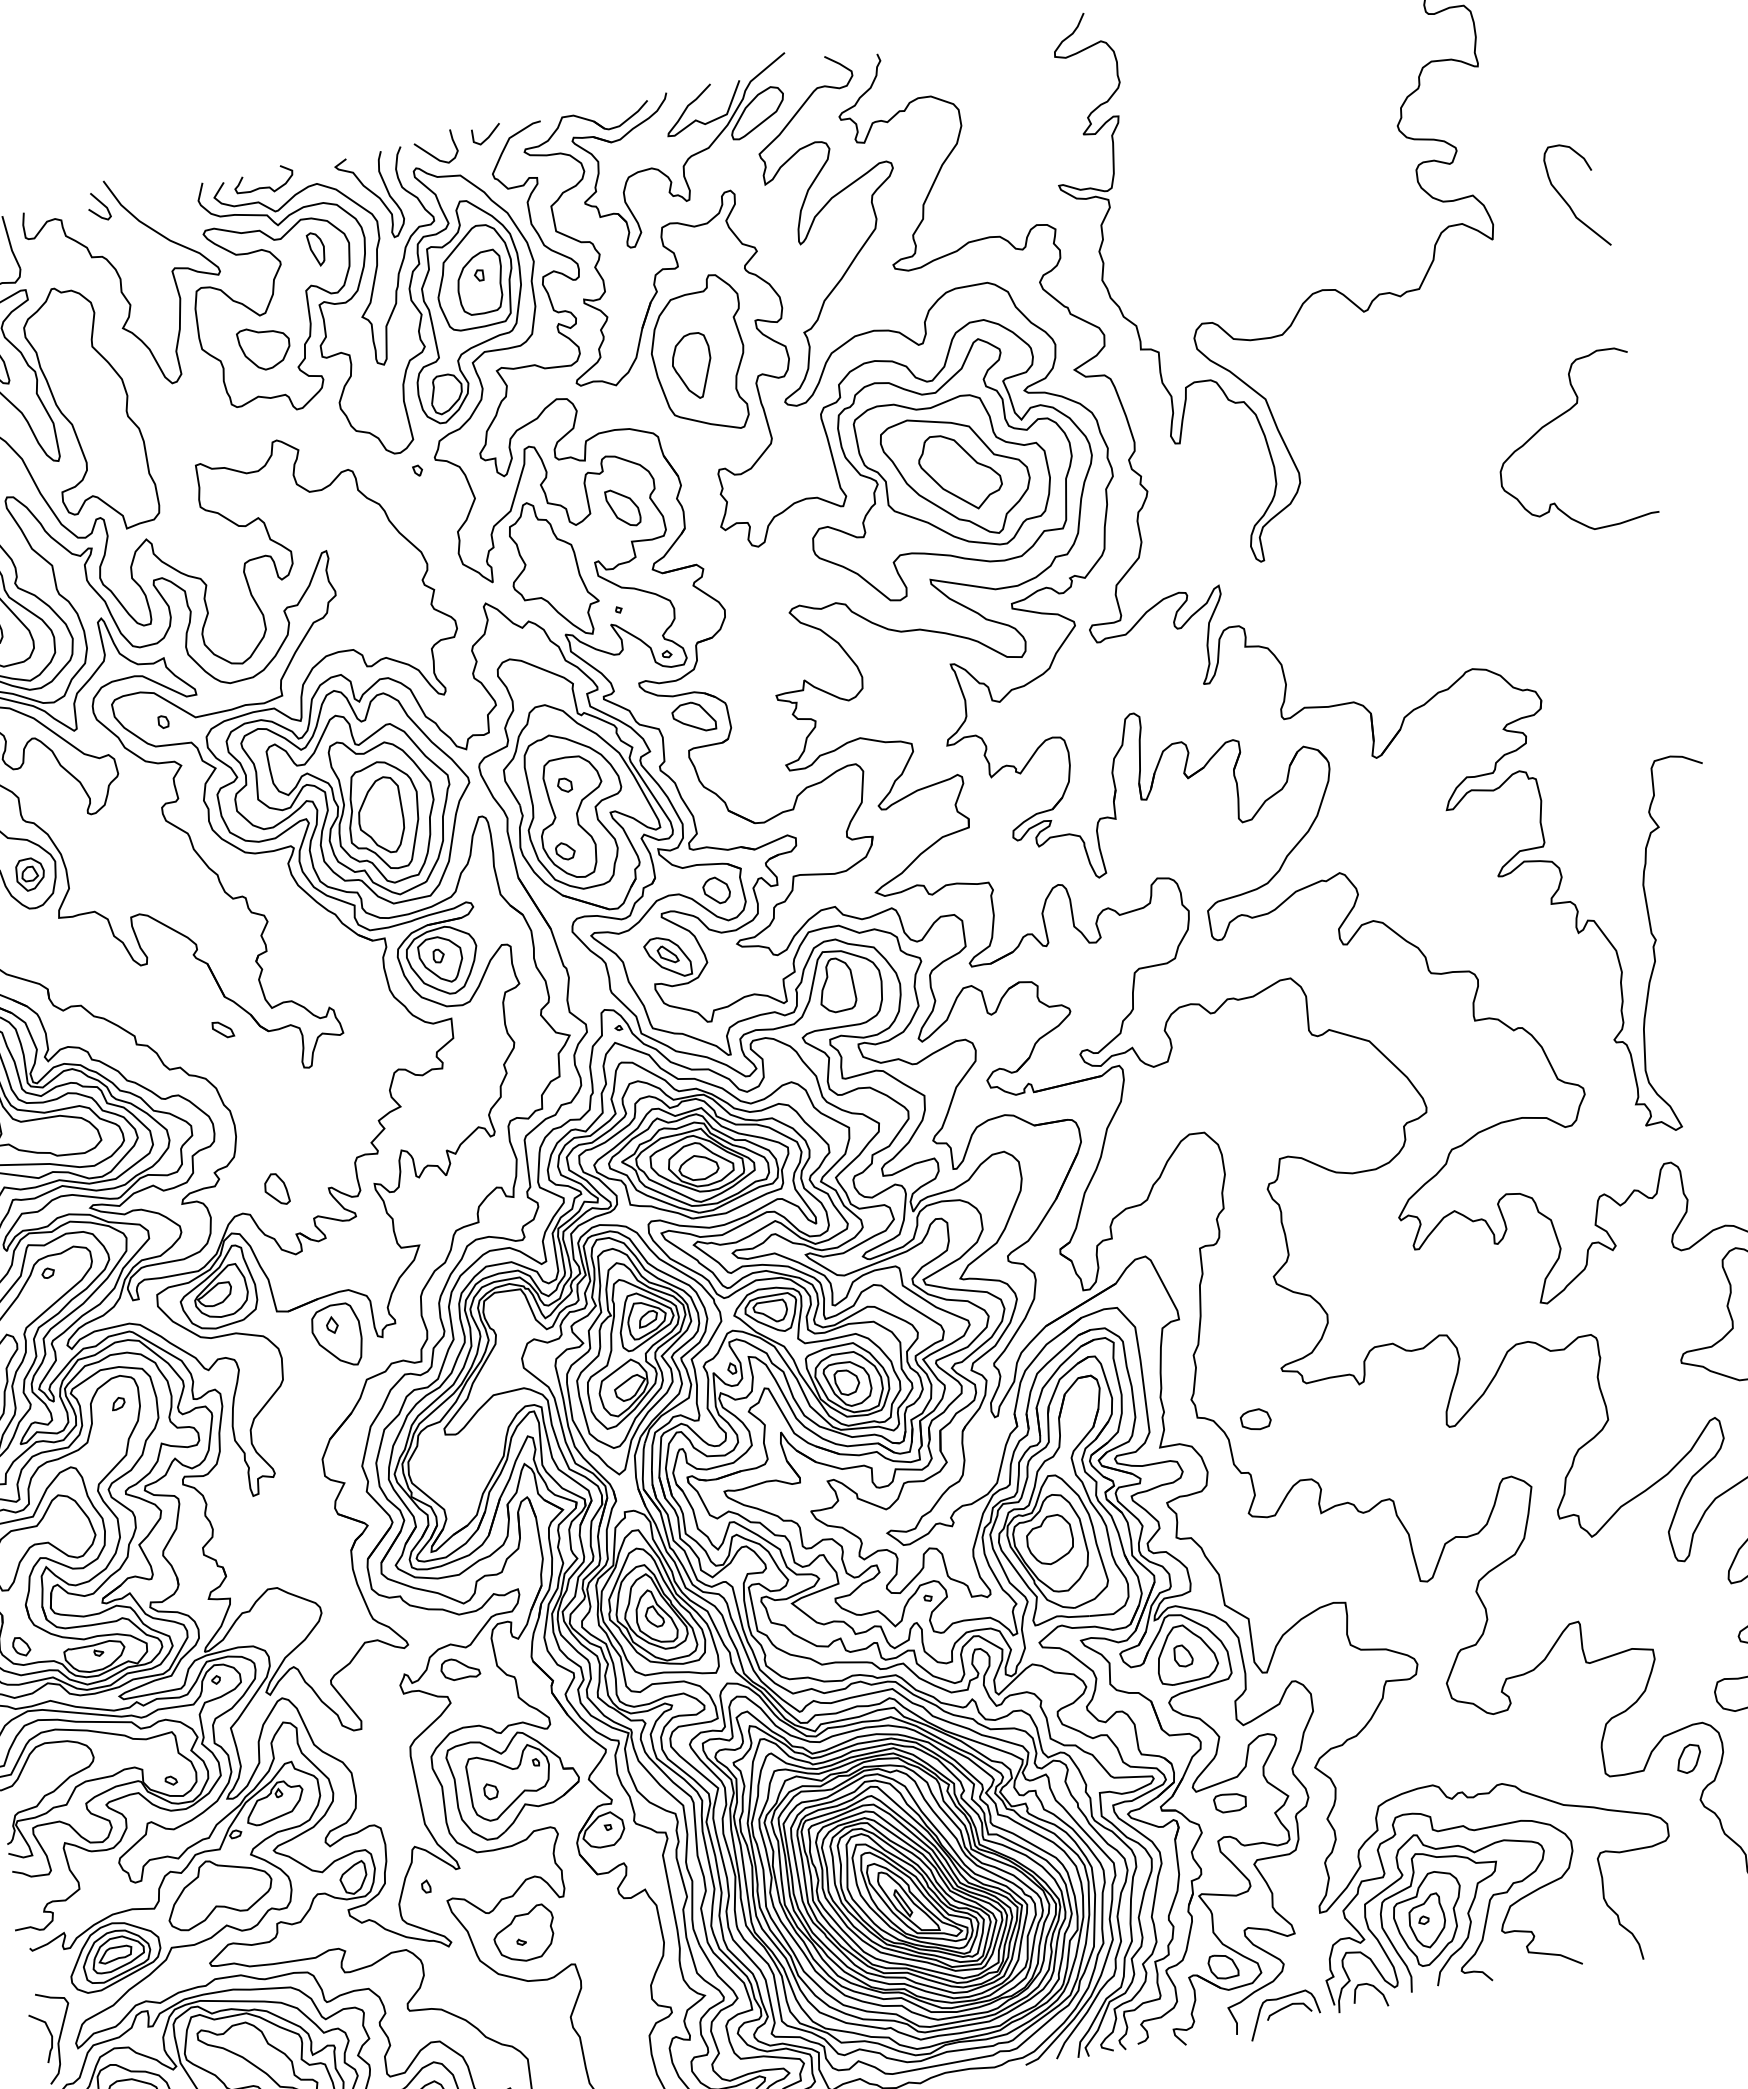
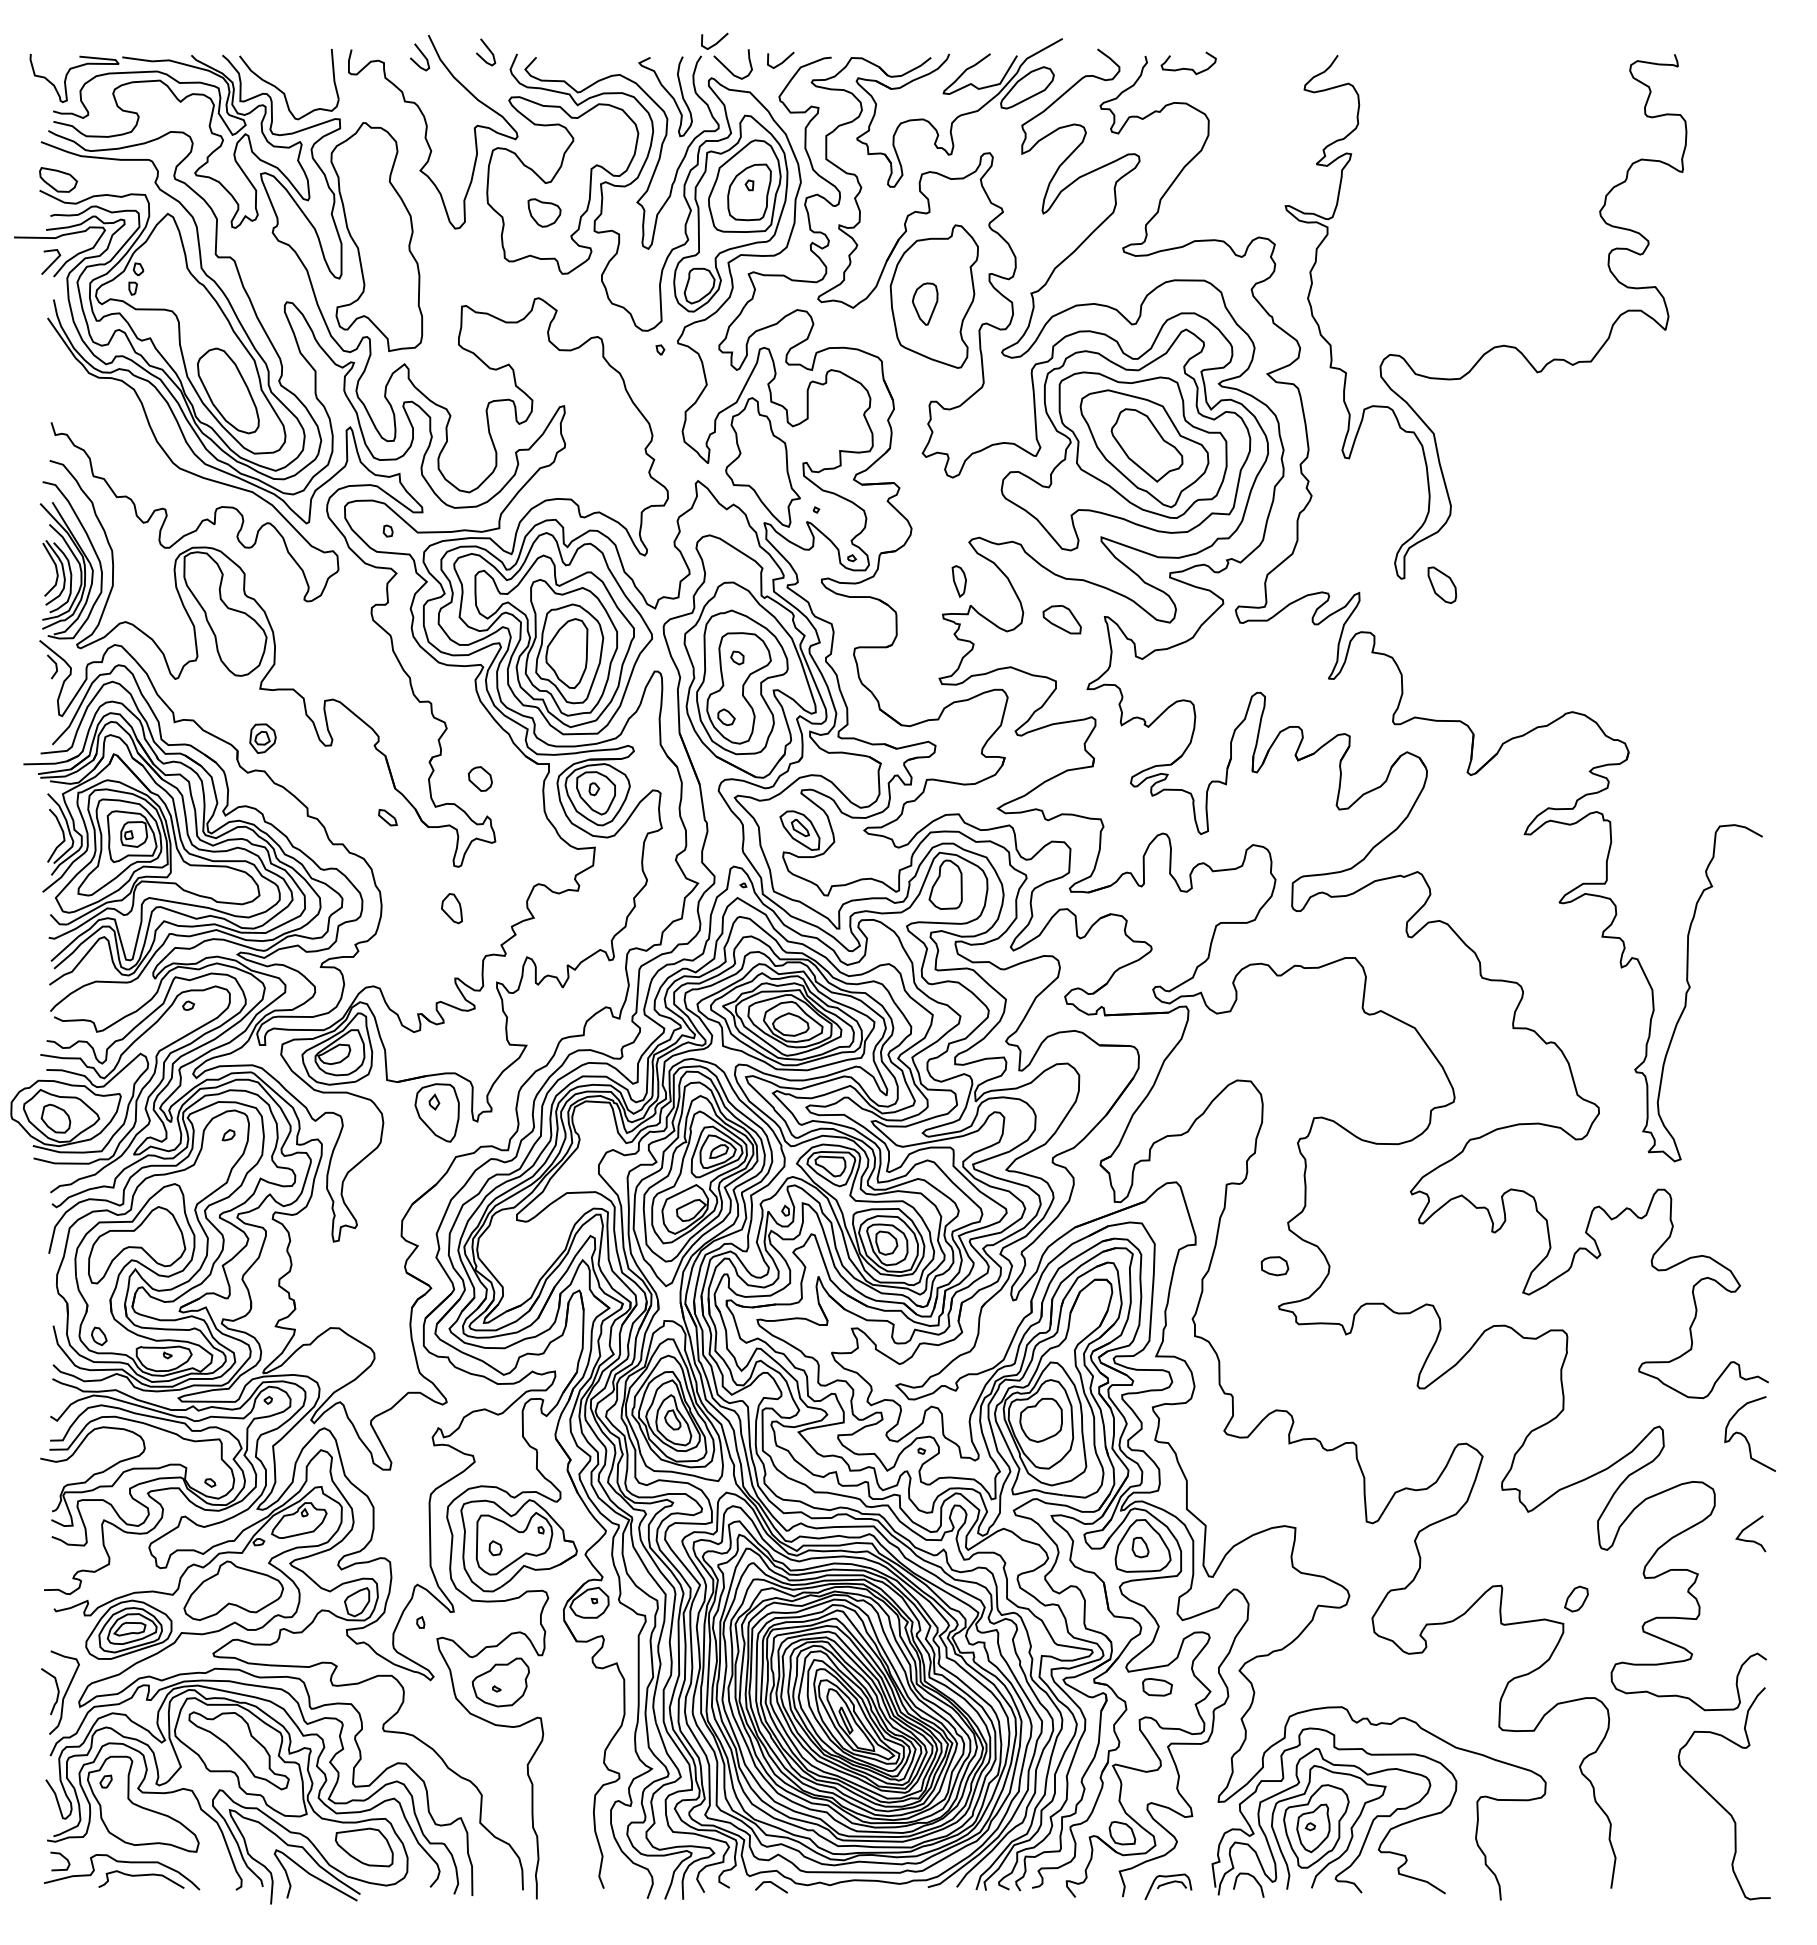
line: (413, 128) -> (716, 42), added
curve: (170, 185) -> (488, 50), added
curve: (264, 186) -> (1188, 68), moved
curve: (1567, 202) -> (1739, 309), removed
part: (315, 249) -> (958, 581), moved
part: (264, 347) -> (544, 212), size x0.7
part: (691, 365) -> (924, 303), size x0.7
curve: (1552, 422) -> (1687, 504), removed
part: (623, 507) -> (1442, 584), moved
part: (693, 717) -> (1061, 619), moved
part: (29, 874) -> (262, 738), moved
part: (716, 889) -> (480, 778), moved
part: (275, 1189) -> (451, 908), moved
part: (1255, 1420) -> (1274, 1266), moved
part: (460, 1668) -> (489, 1432), removed
part: (1688, 1758) -> (1576, 1598), moved
part: (1283, 2014) -> (1168, 1886), size x0.7

